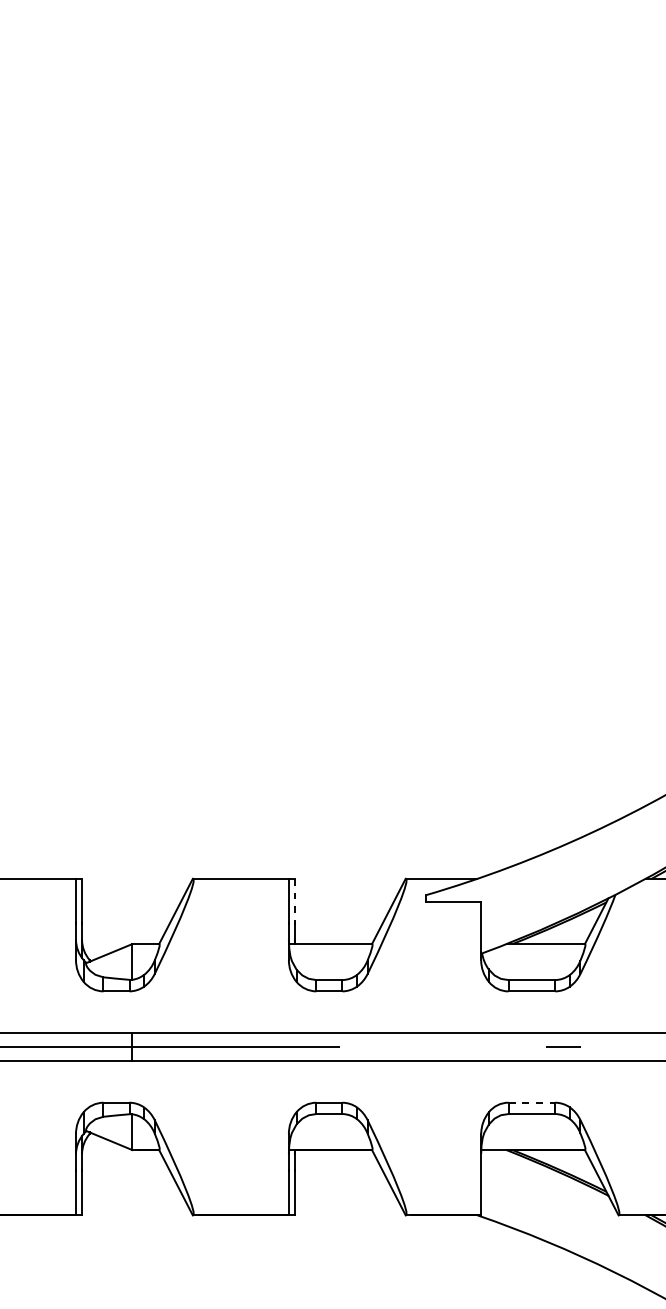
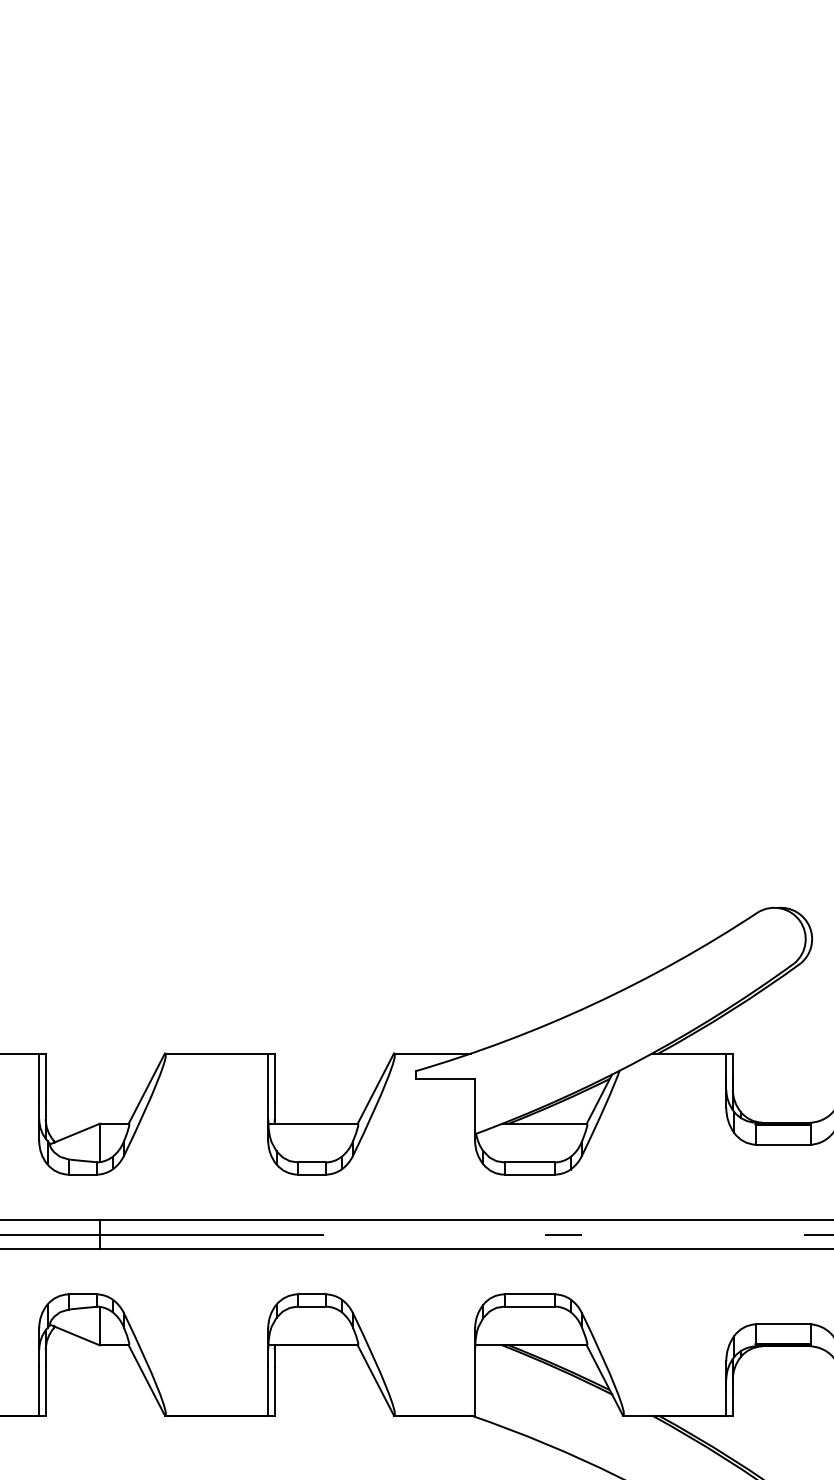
line: (294, 902) -> (274, 1078), dashed -> solid
line: (532, 1102) -> (530, 1294), dashed -> solid

